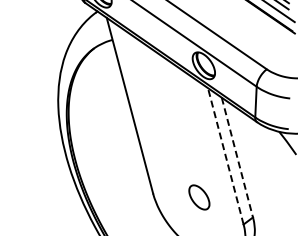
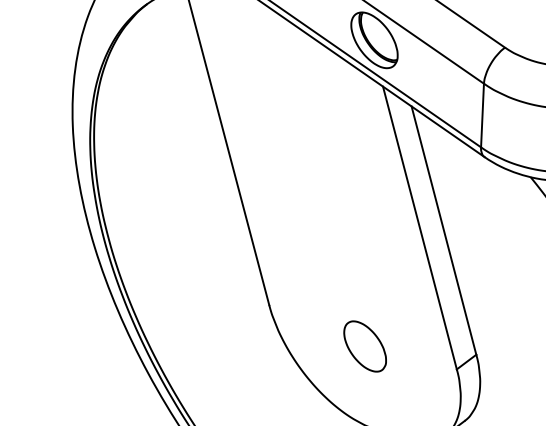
line: (225, 155) -> (419, 226), dashed -> solid
line: (237, 157) -> (444, 230), dashed -> solid
part: (199, 197) -> (365, 346), moved

